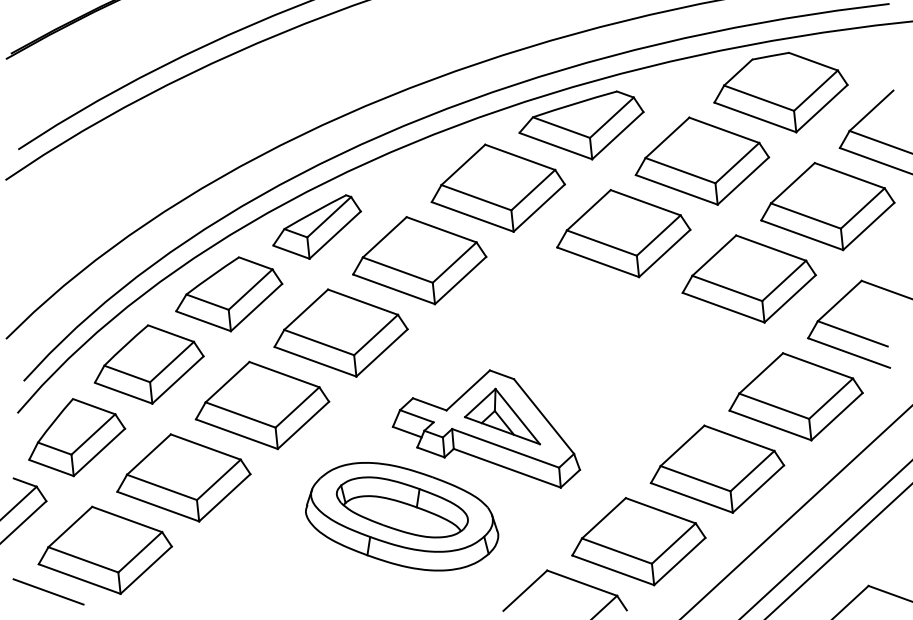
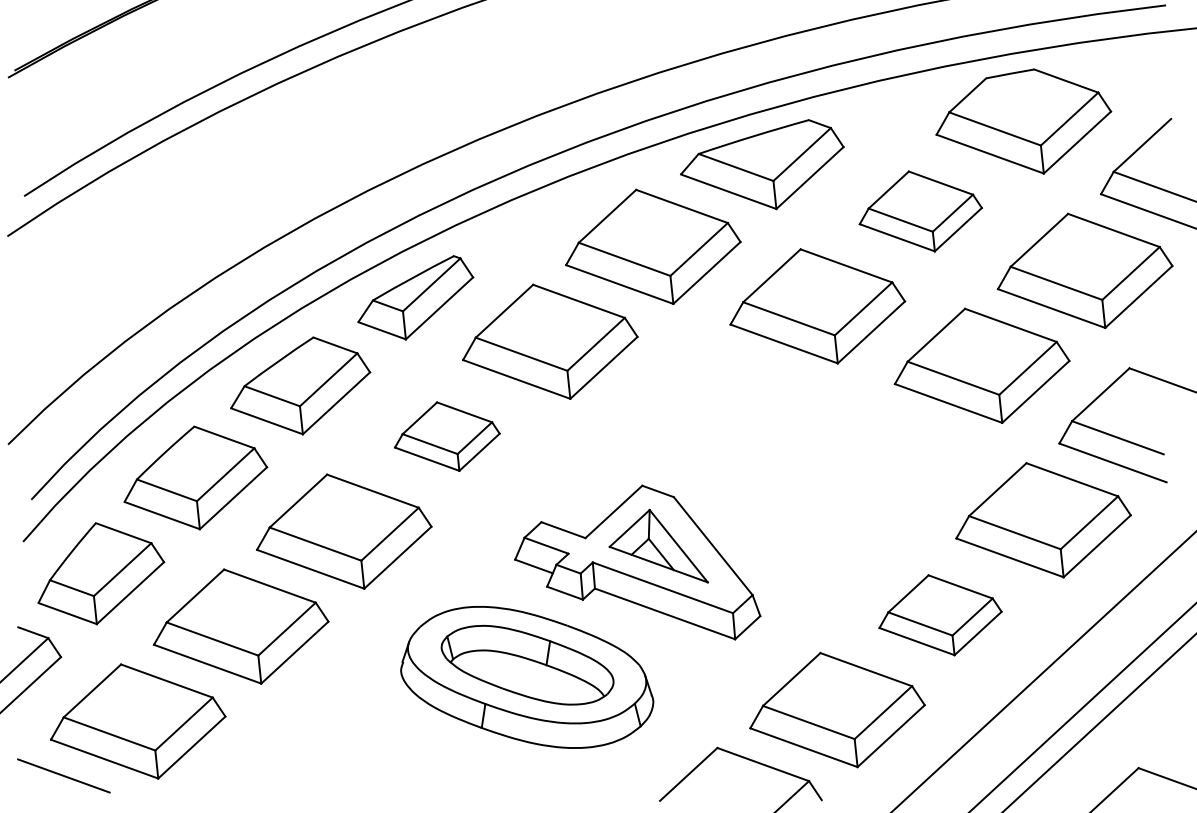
part: (702, 161) -> (920, 211), size x0.7
part: (341, 332) -> (447, 436), size x0.6
part: (717, 469) -> (940, 615), size x0.7

